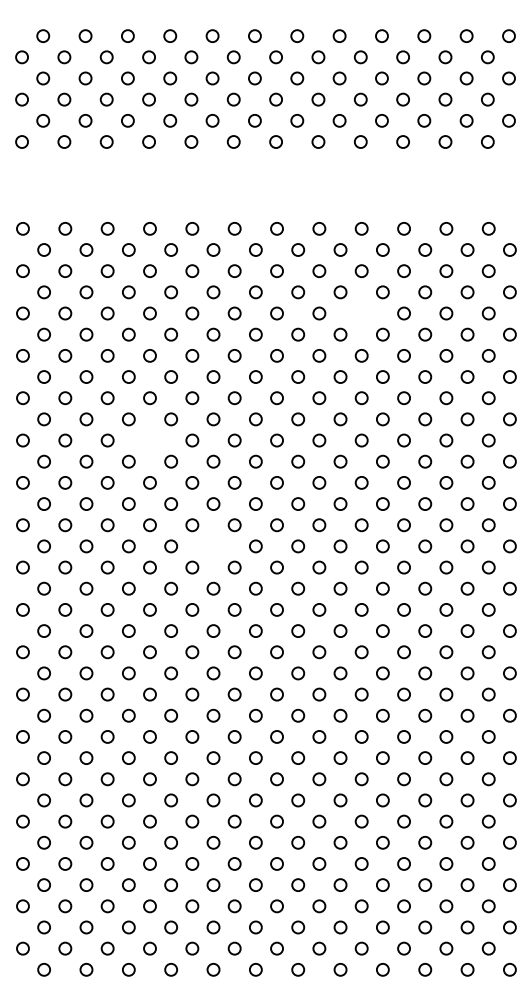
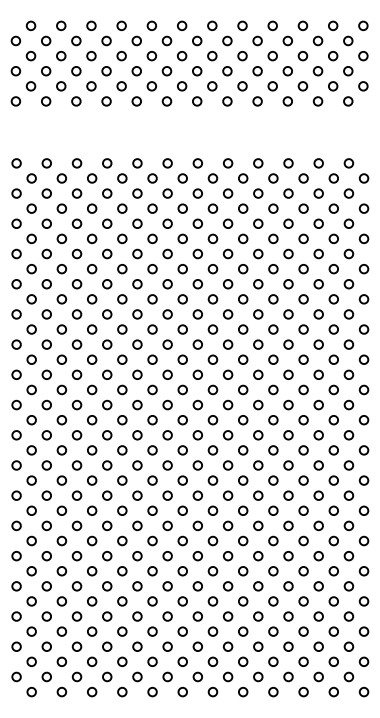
circle: (361, 313) -> (258, 223), added
circle: (149, 440) -> (106, 314), added
circle: (213, 546) -> (152, 390), added

